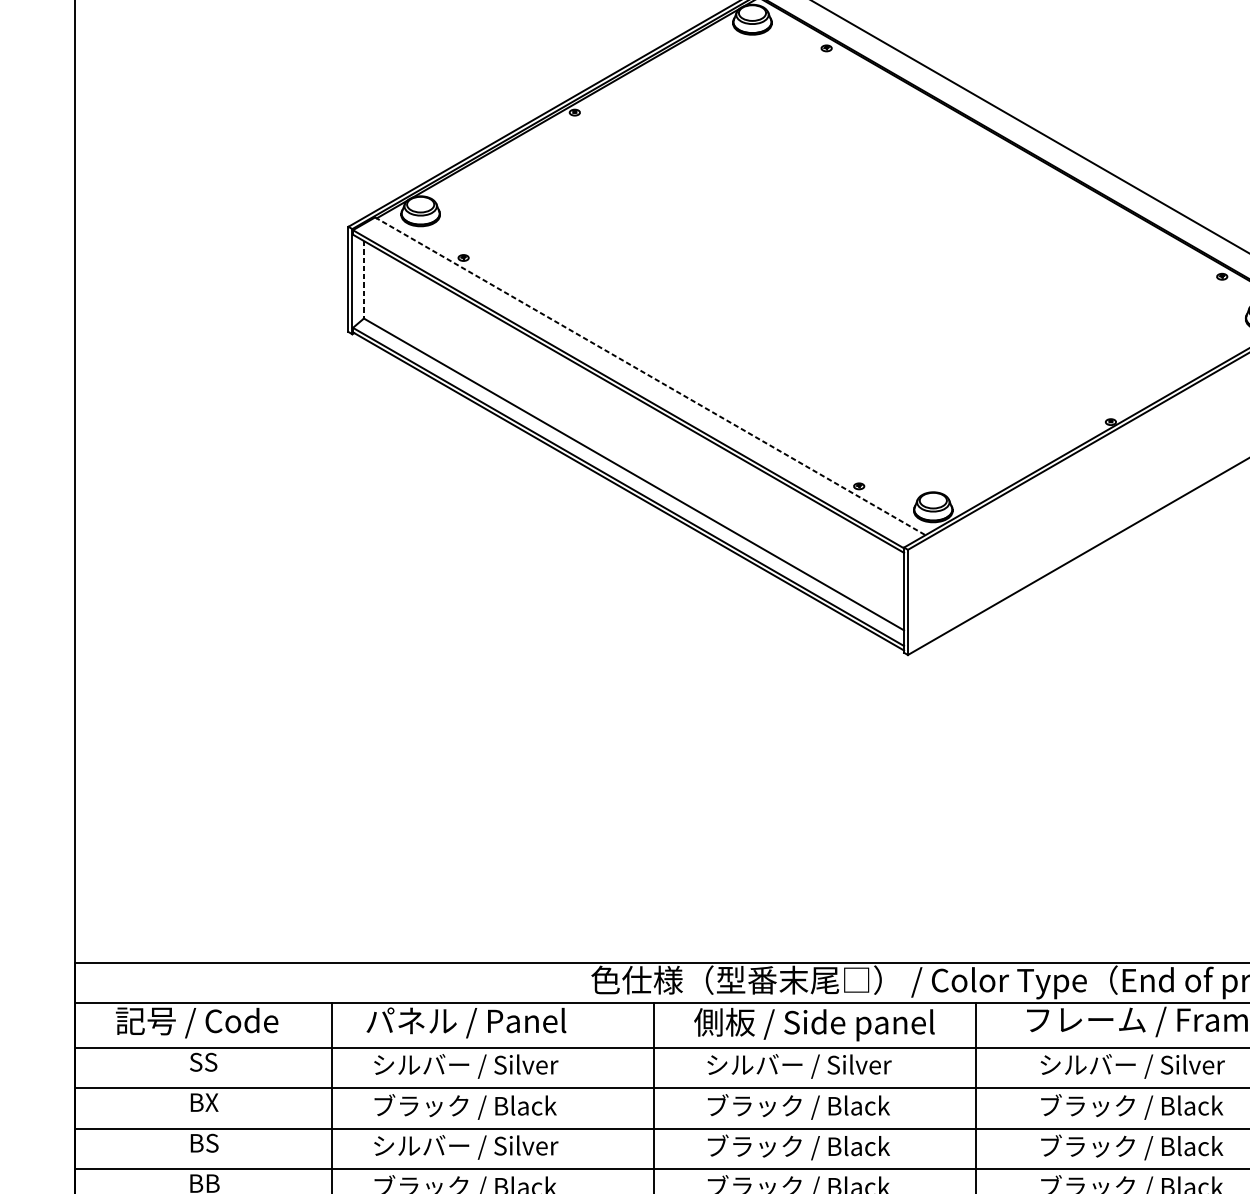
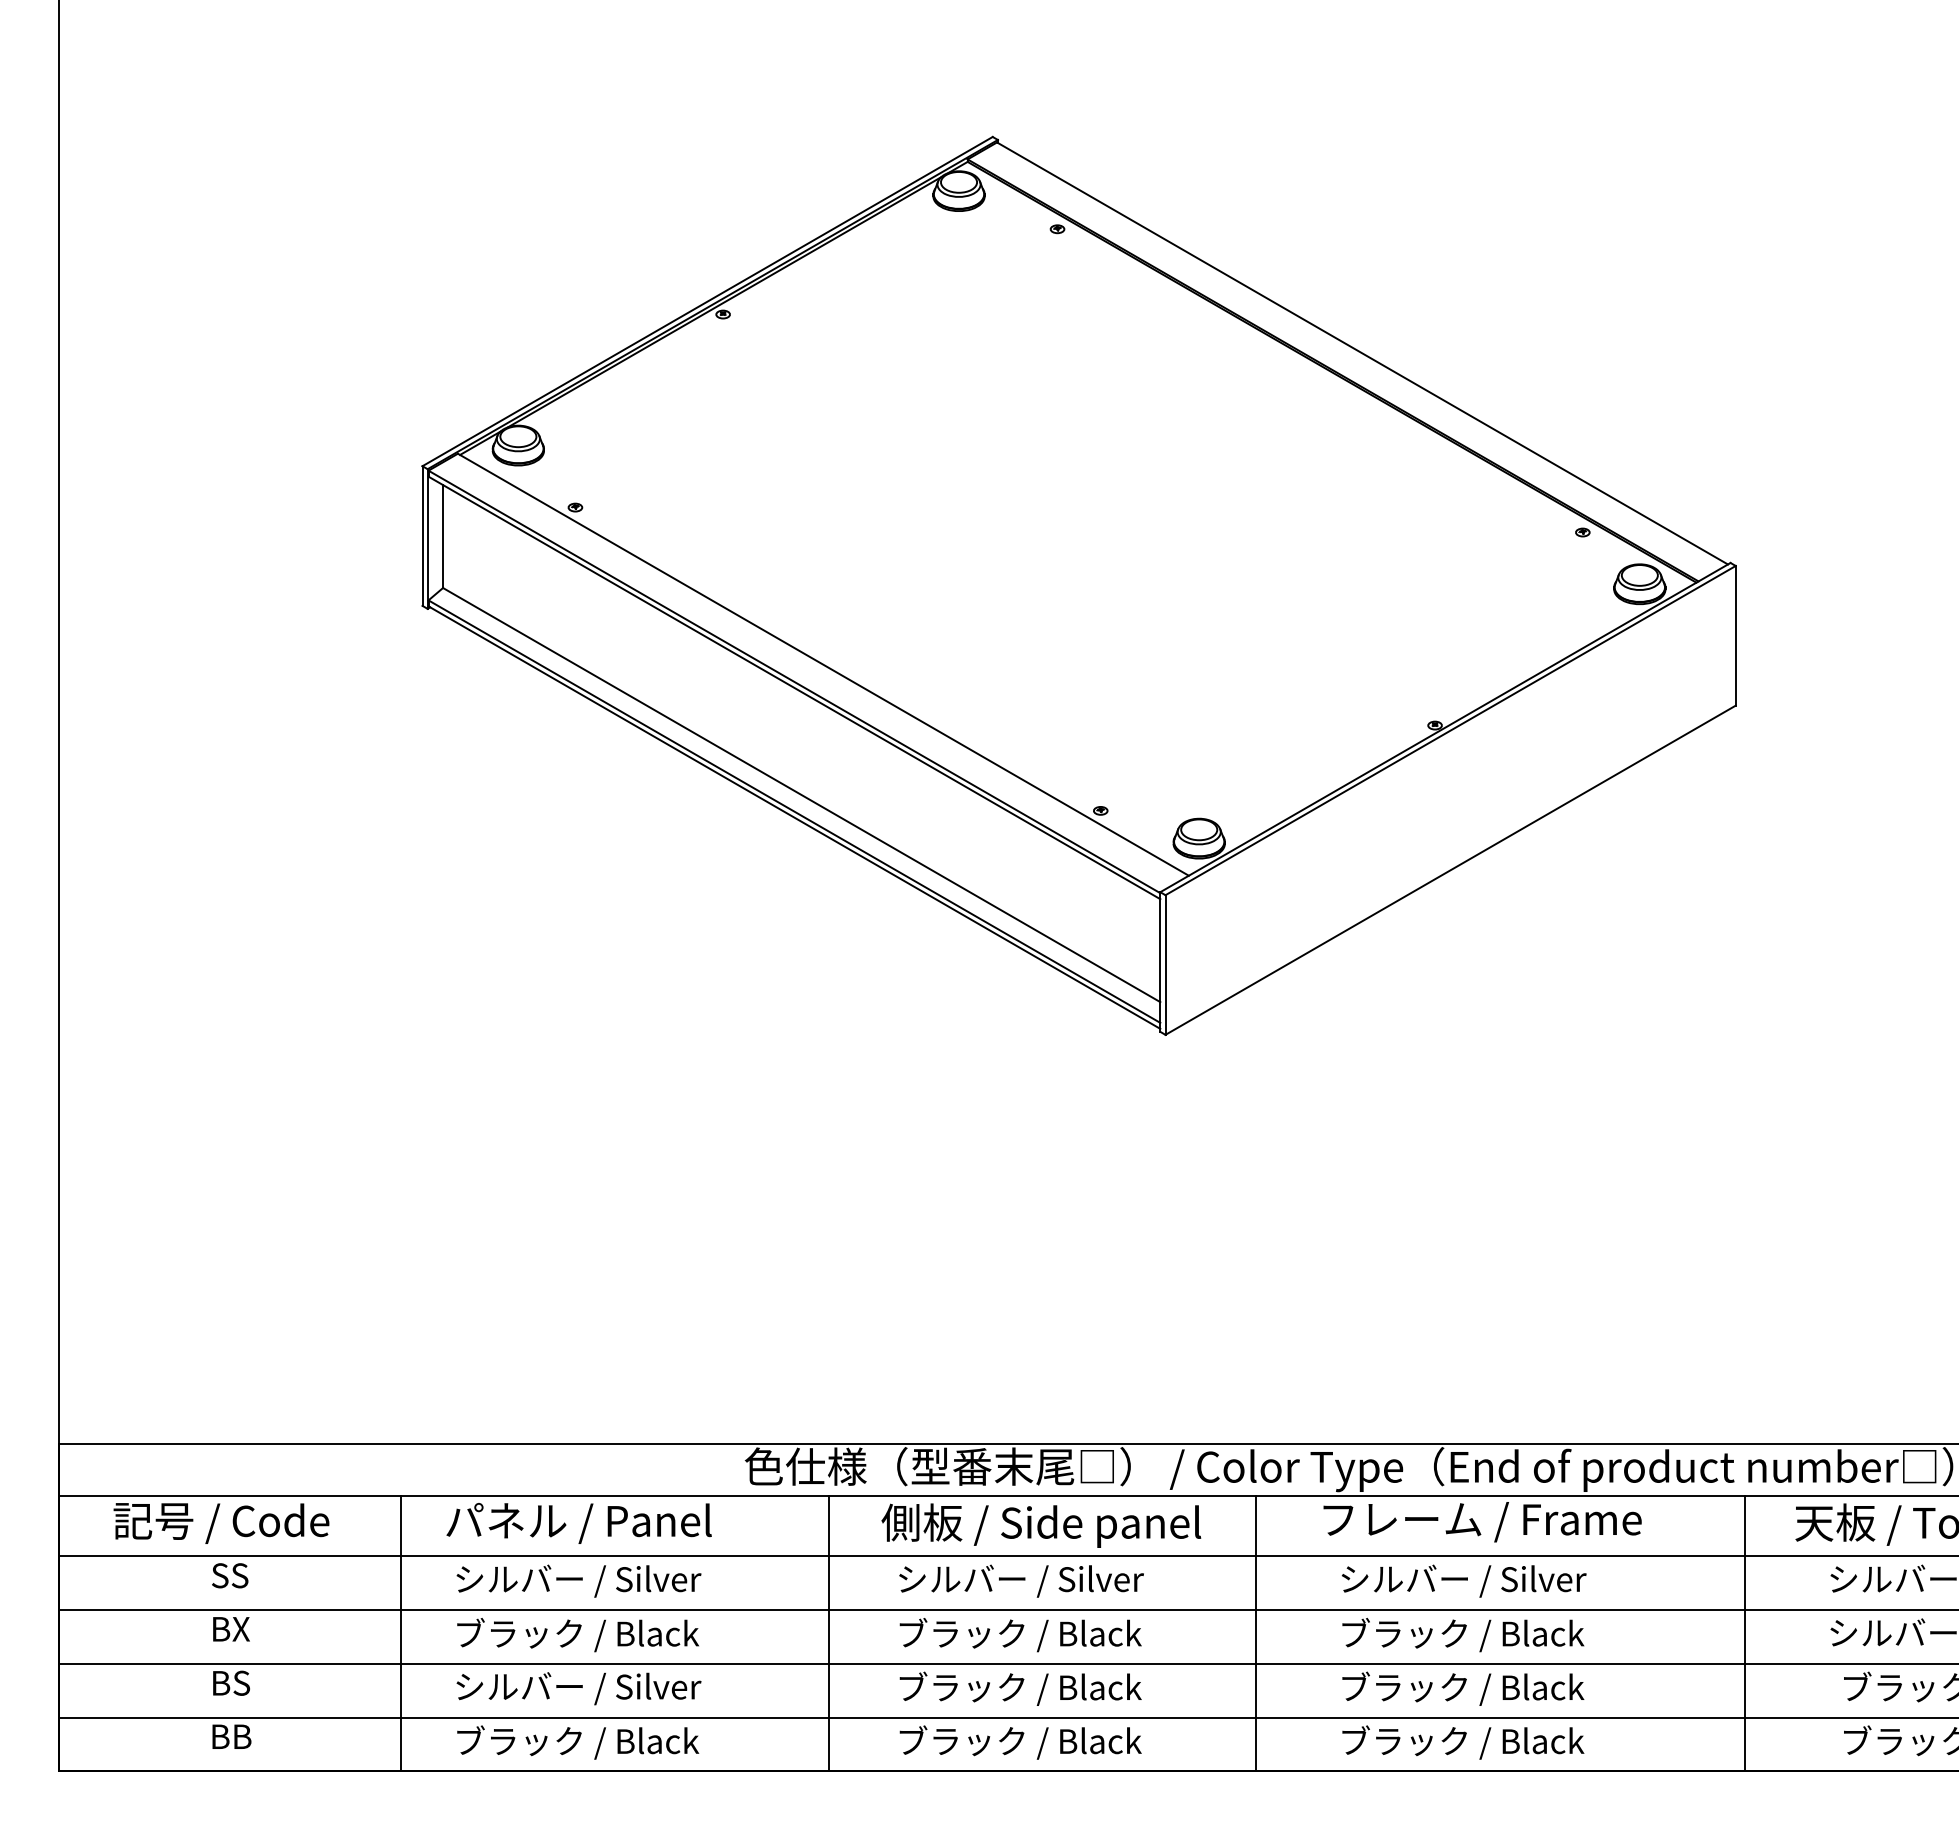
line: (364, 280) -> (443, 537), dashed -> solid
line: (650, 376) -> (823, 664), dashed -> solid

